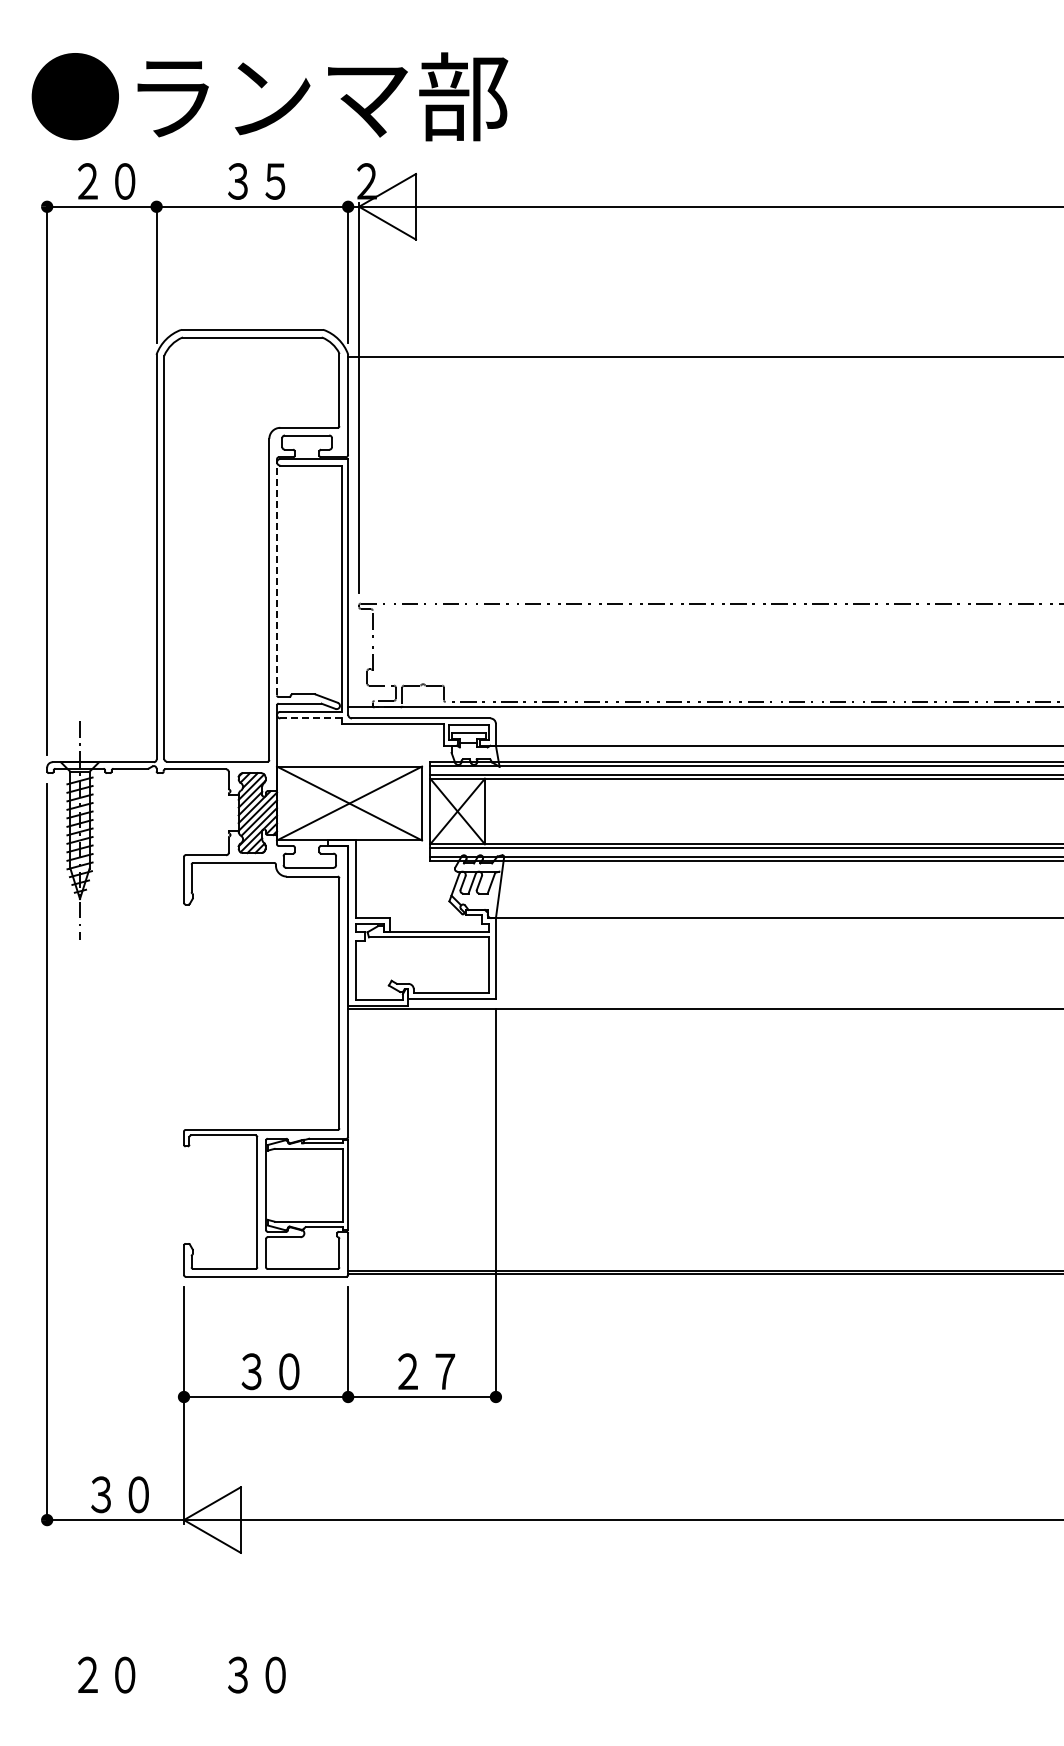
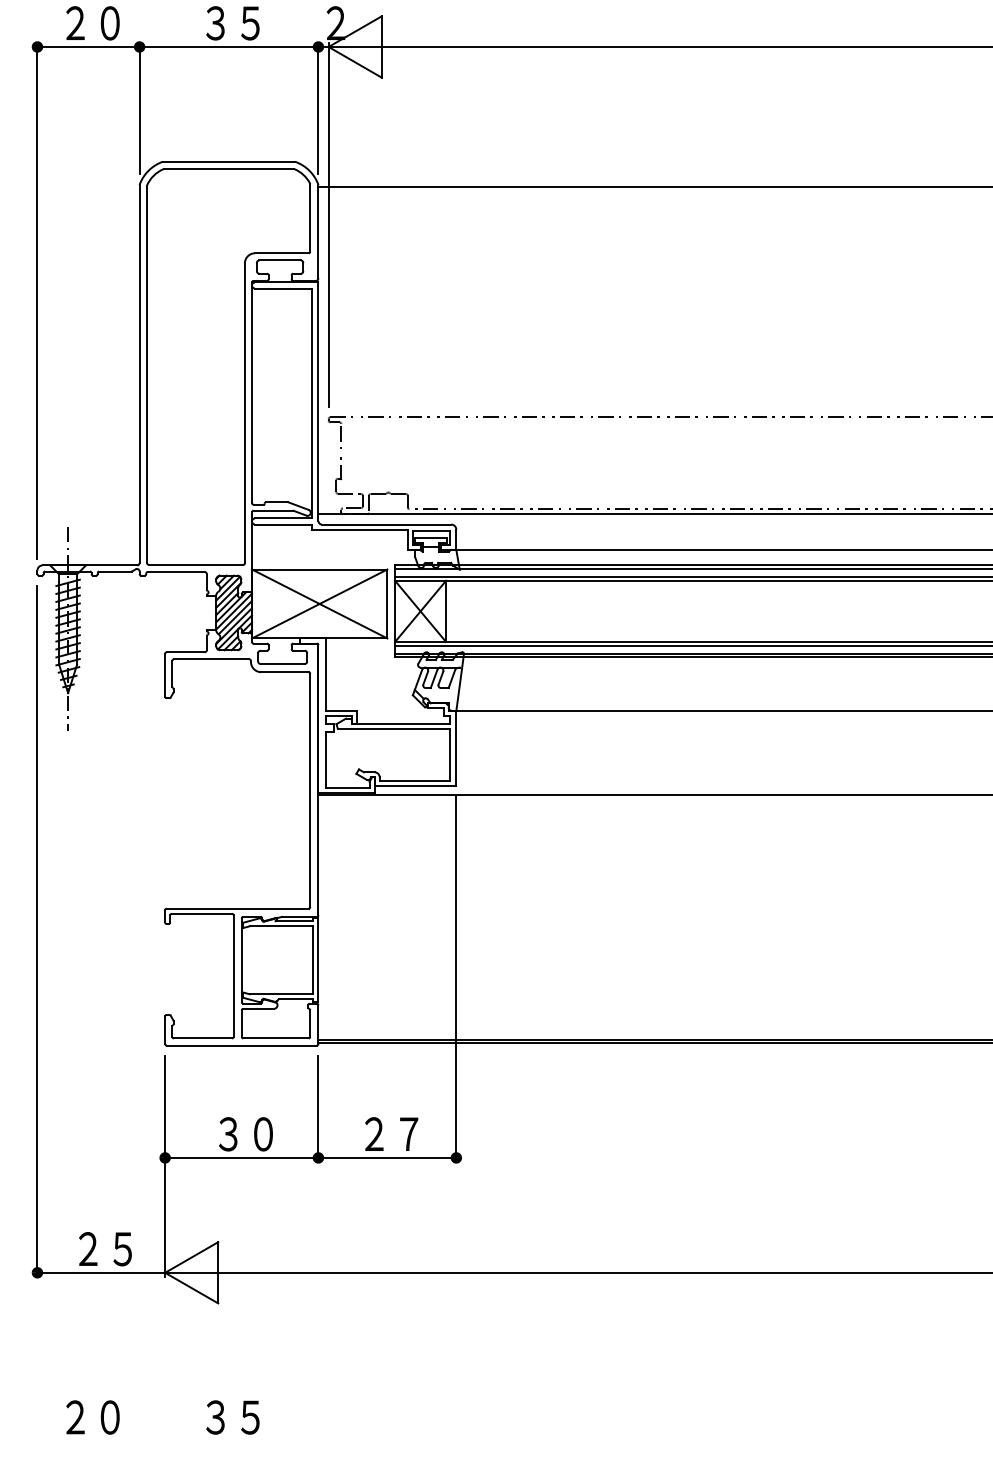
line: (277, 576) -> (252, 392), dashed -> solid
line: (310, 718) -> (283, 524), dashed -> solid
text: (119, 1494) -> (104, 1248), ３０ -> ２５
text: (275, 1674) -> (250, 1416), ３０ -> ３５

